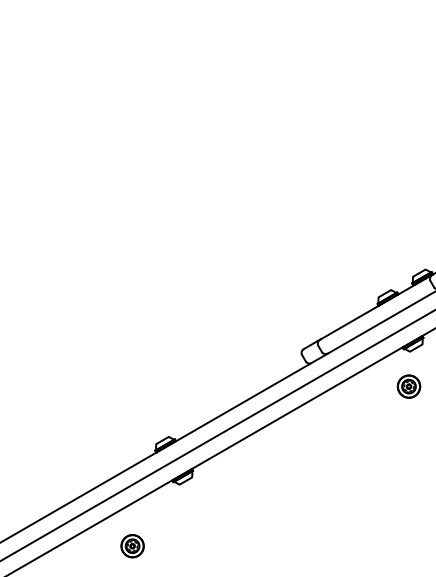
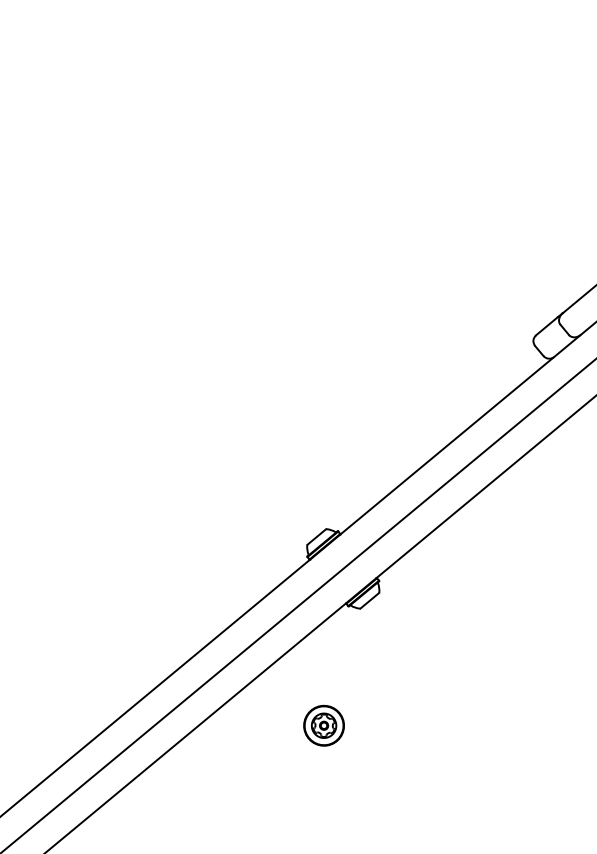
part: (132, 546) -> (323, 726), moved

